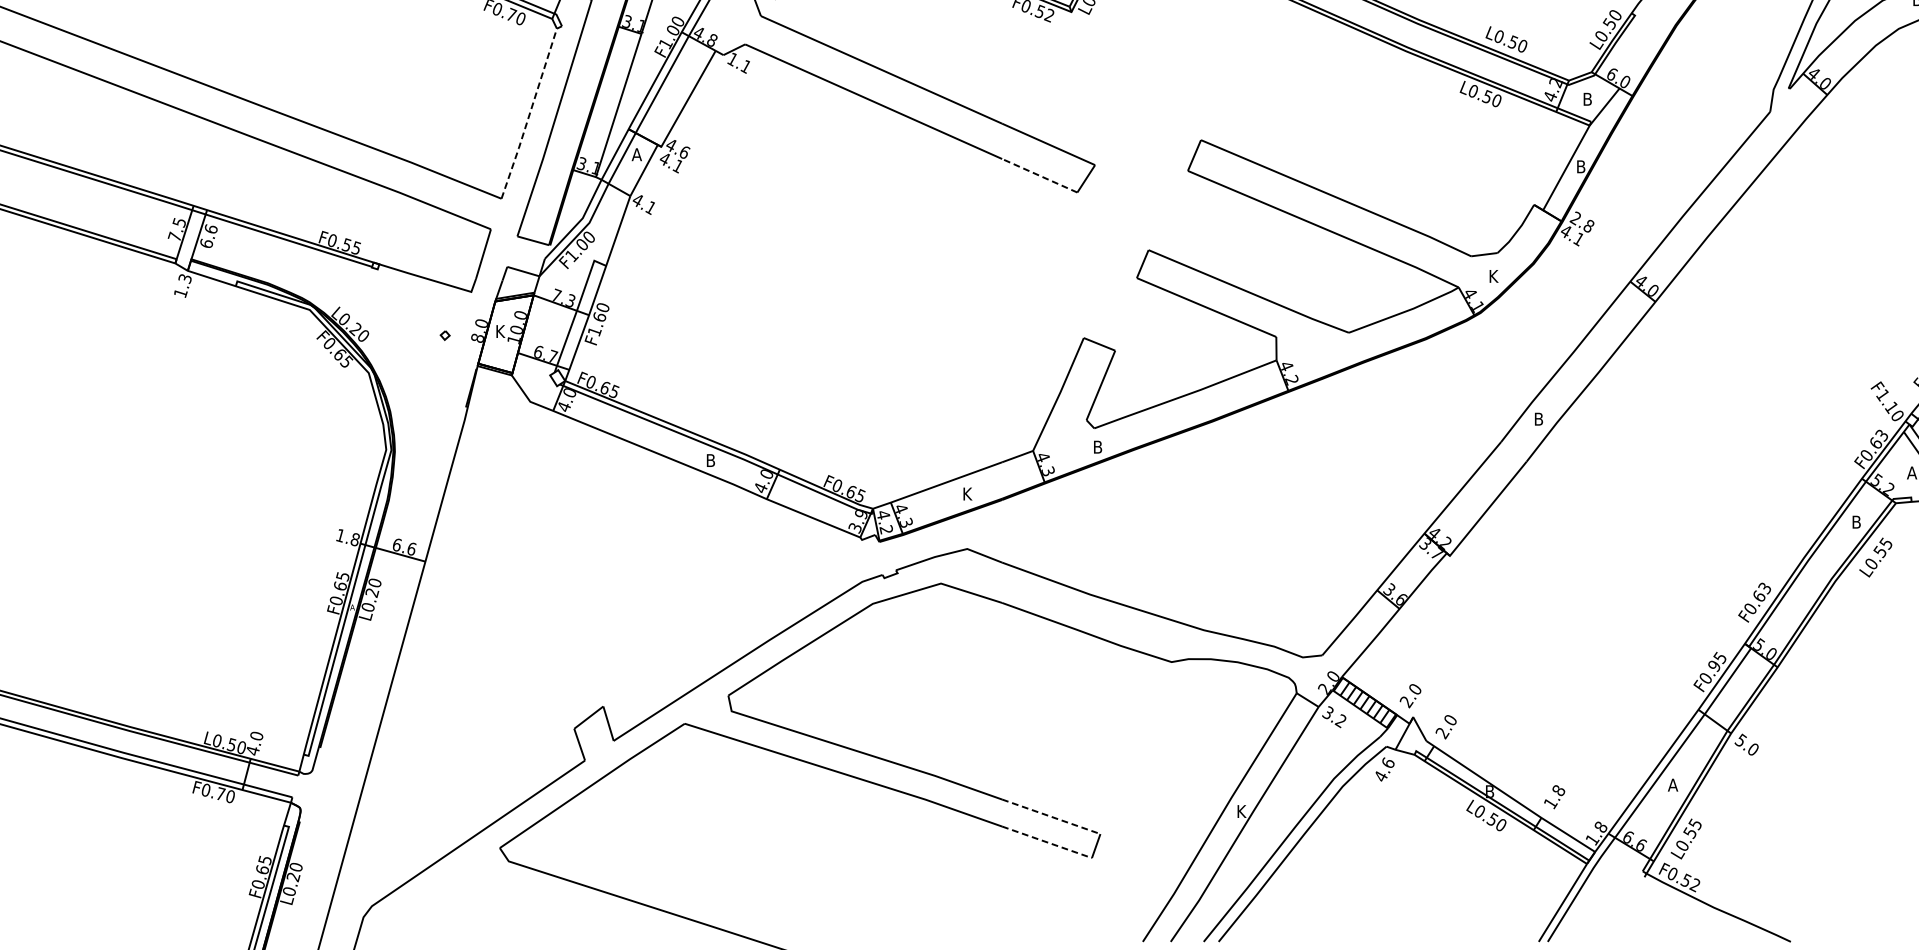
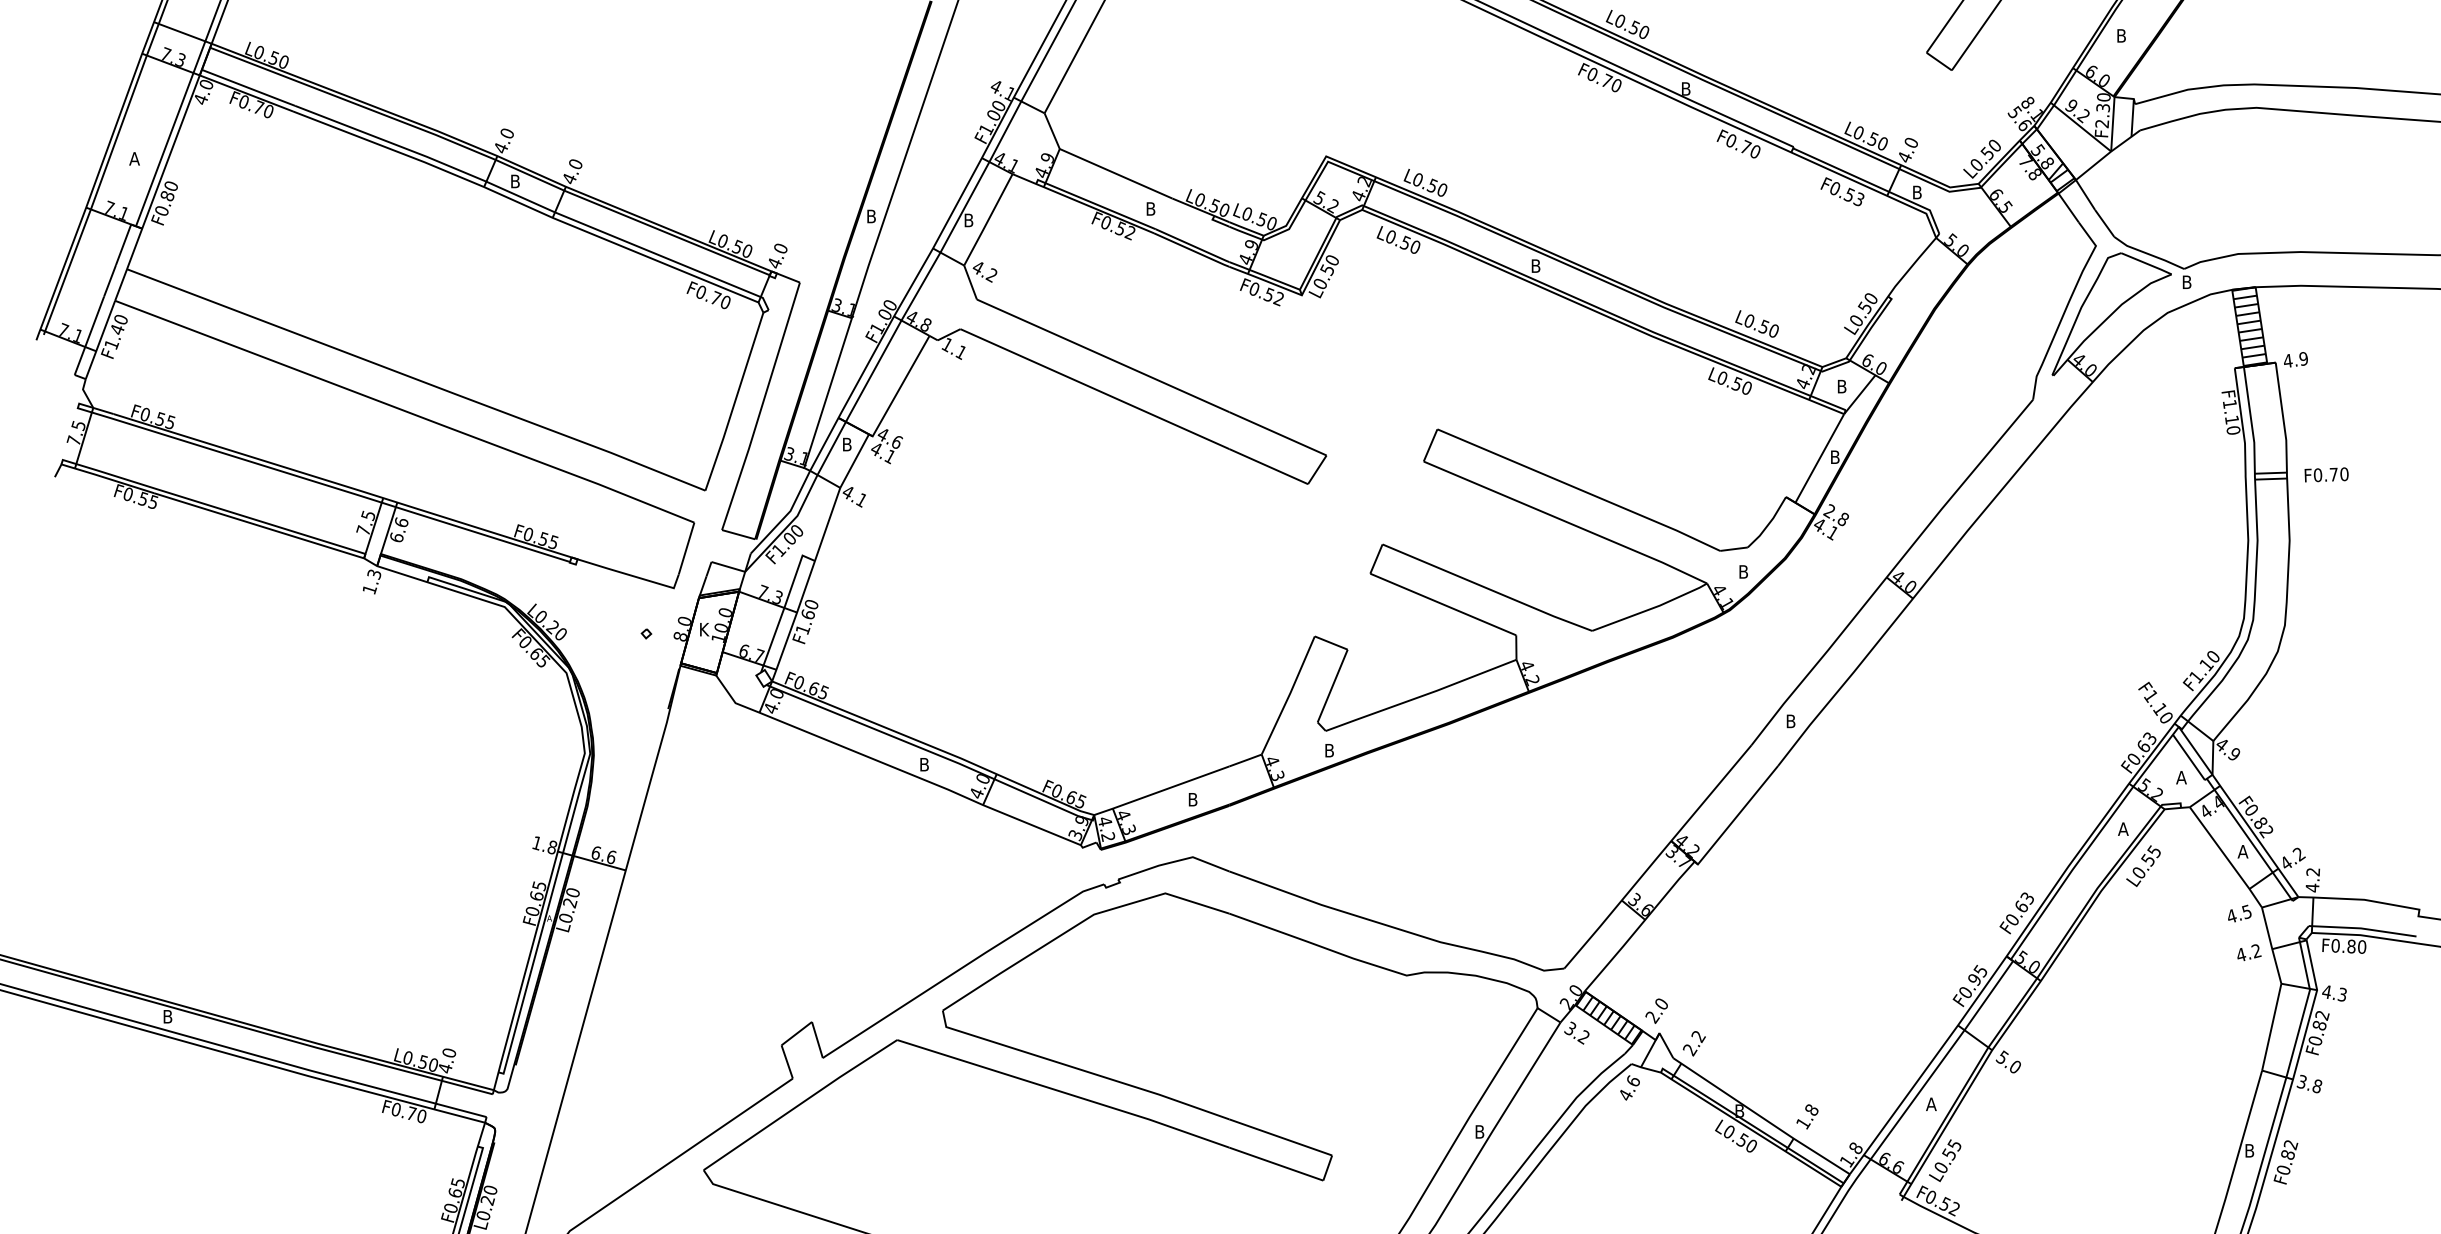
line: (530, 113) -> (735, 401), dashed -> solid
text: (636, 154) -> (846, 444), A -> B
line: (1039, 175) -> (1268, 466), dashed -> solid
text: (1494, 275) -> (1744, 571), K -> B
text: (968, 493) -> (1194, 799), K -> B
text: (1856, 521) -> (2123, 828), B -> A
text: (1450, 720) -> (1698, 1036), 2.0 -> 2.2
text: (1242, 811) -> (1480, 1131), K -> B
line: (1051, 816) -> (1280, 1137), dashed -> solid
line: (1047, 842) -> (1276, 1164), dashed -> solid

